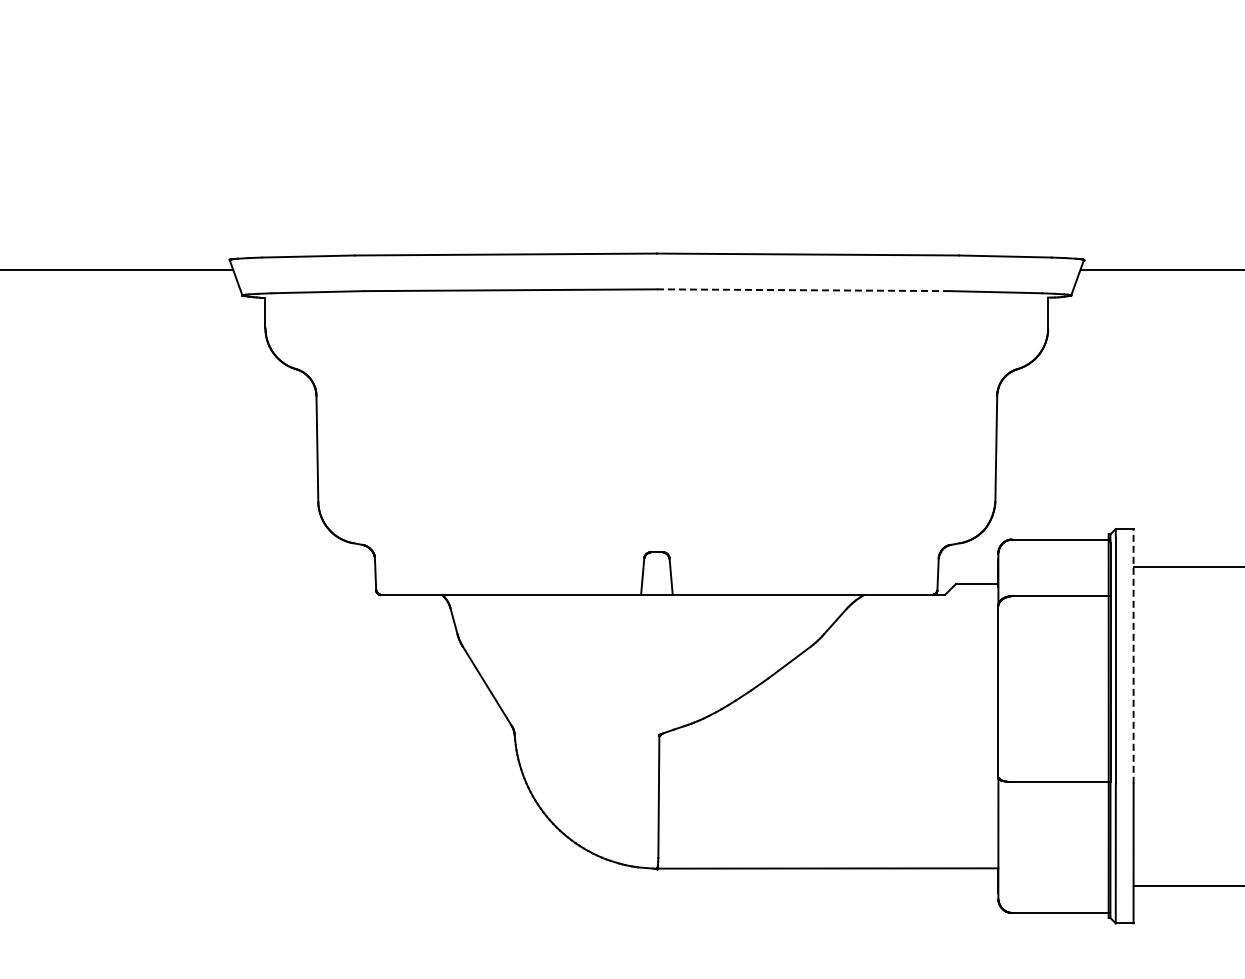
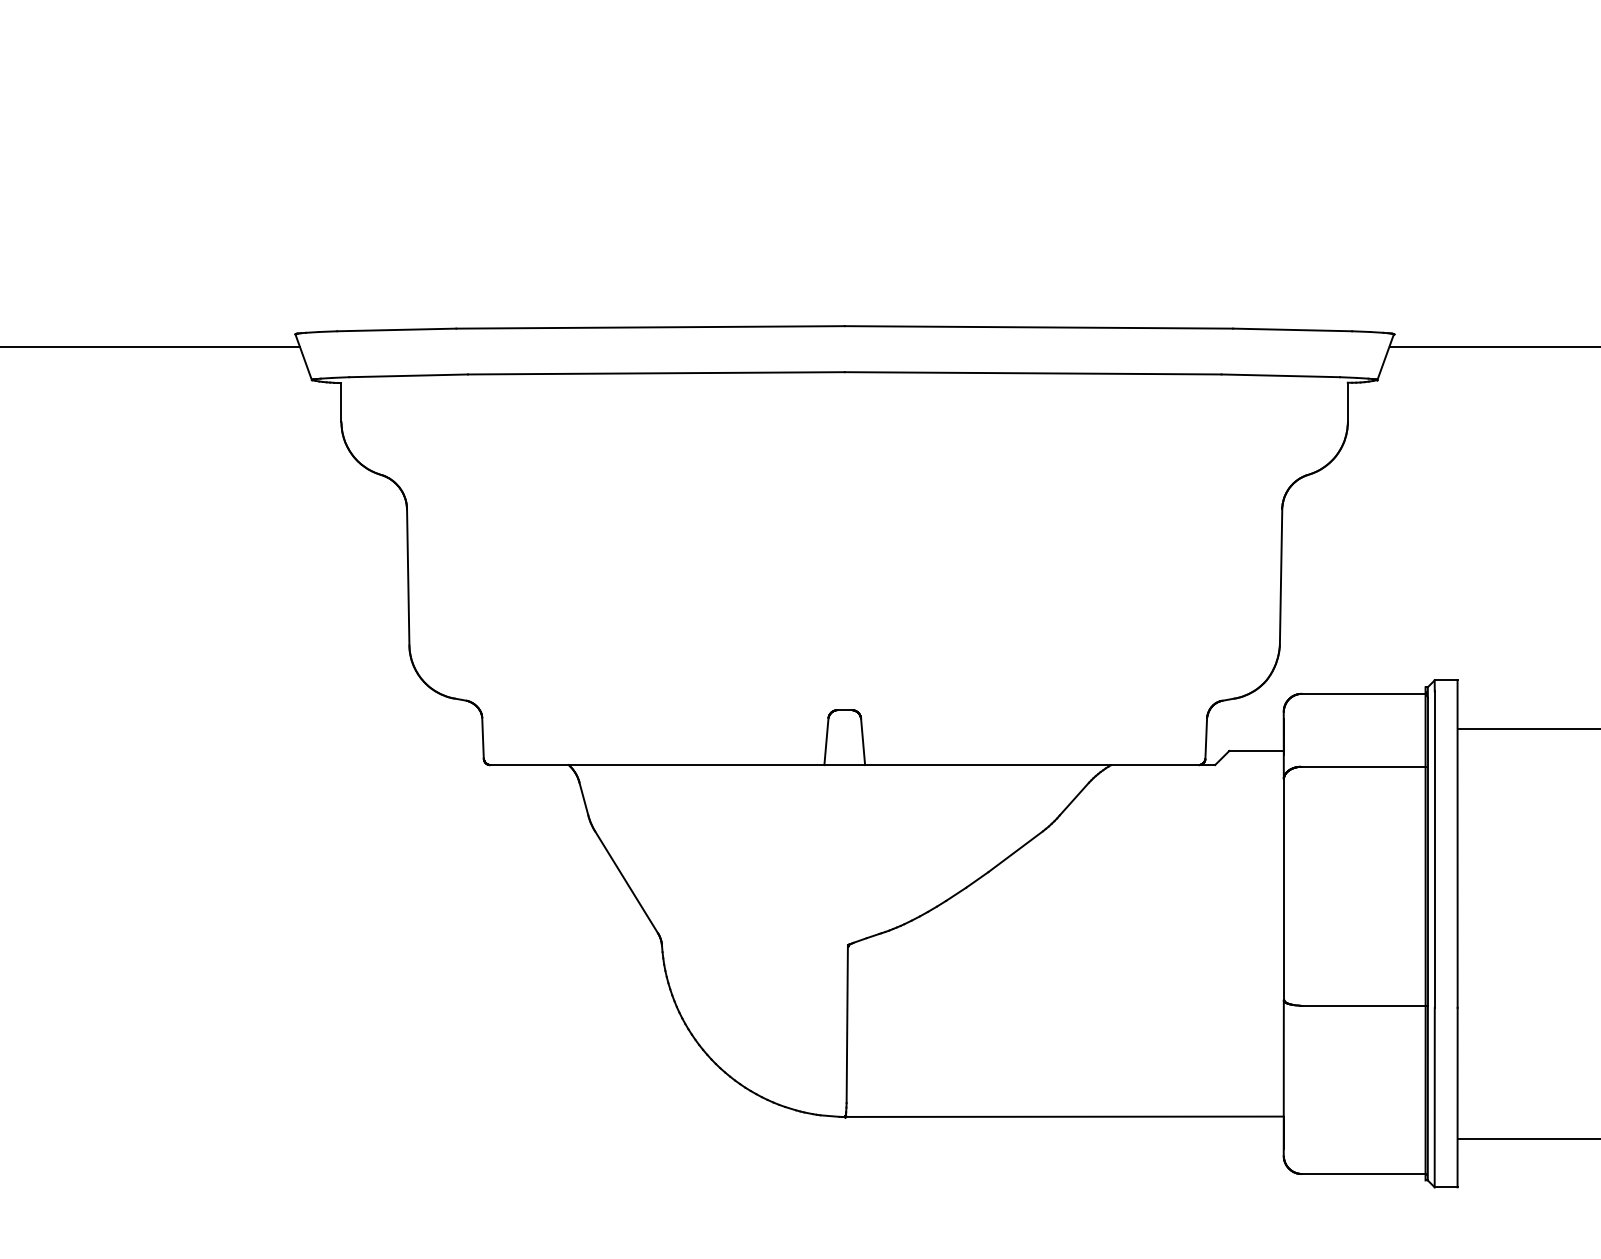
line: (803, 290) -> (1033, 373), dashed -> solid
line: (1133, 655) -> (1457, 842), dashed -> solid

